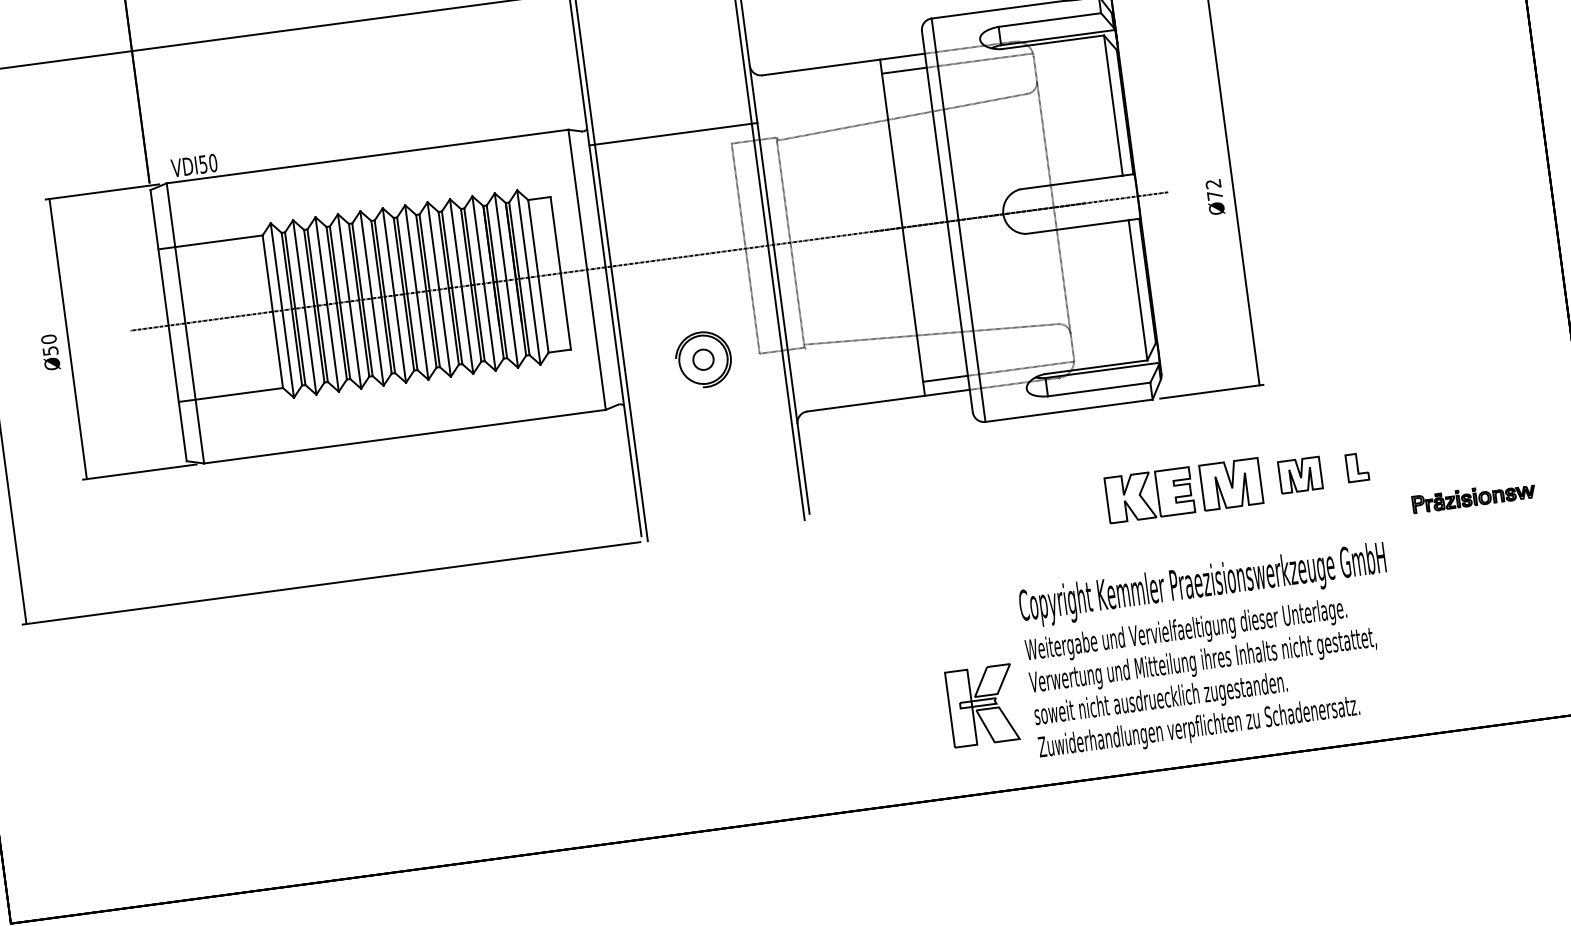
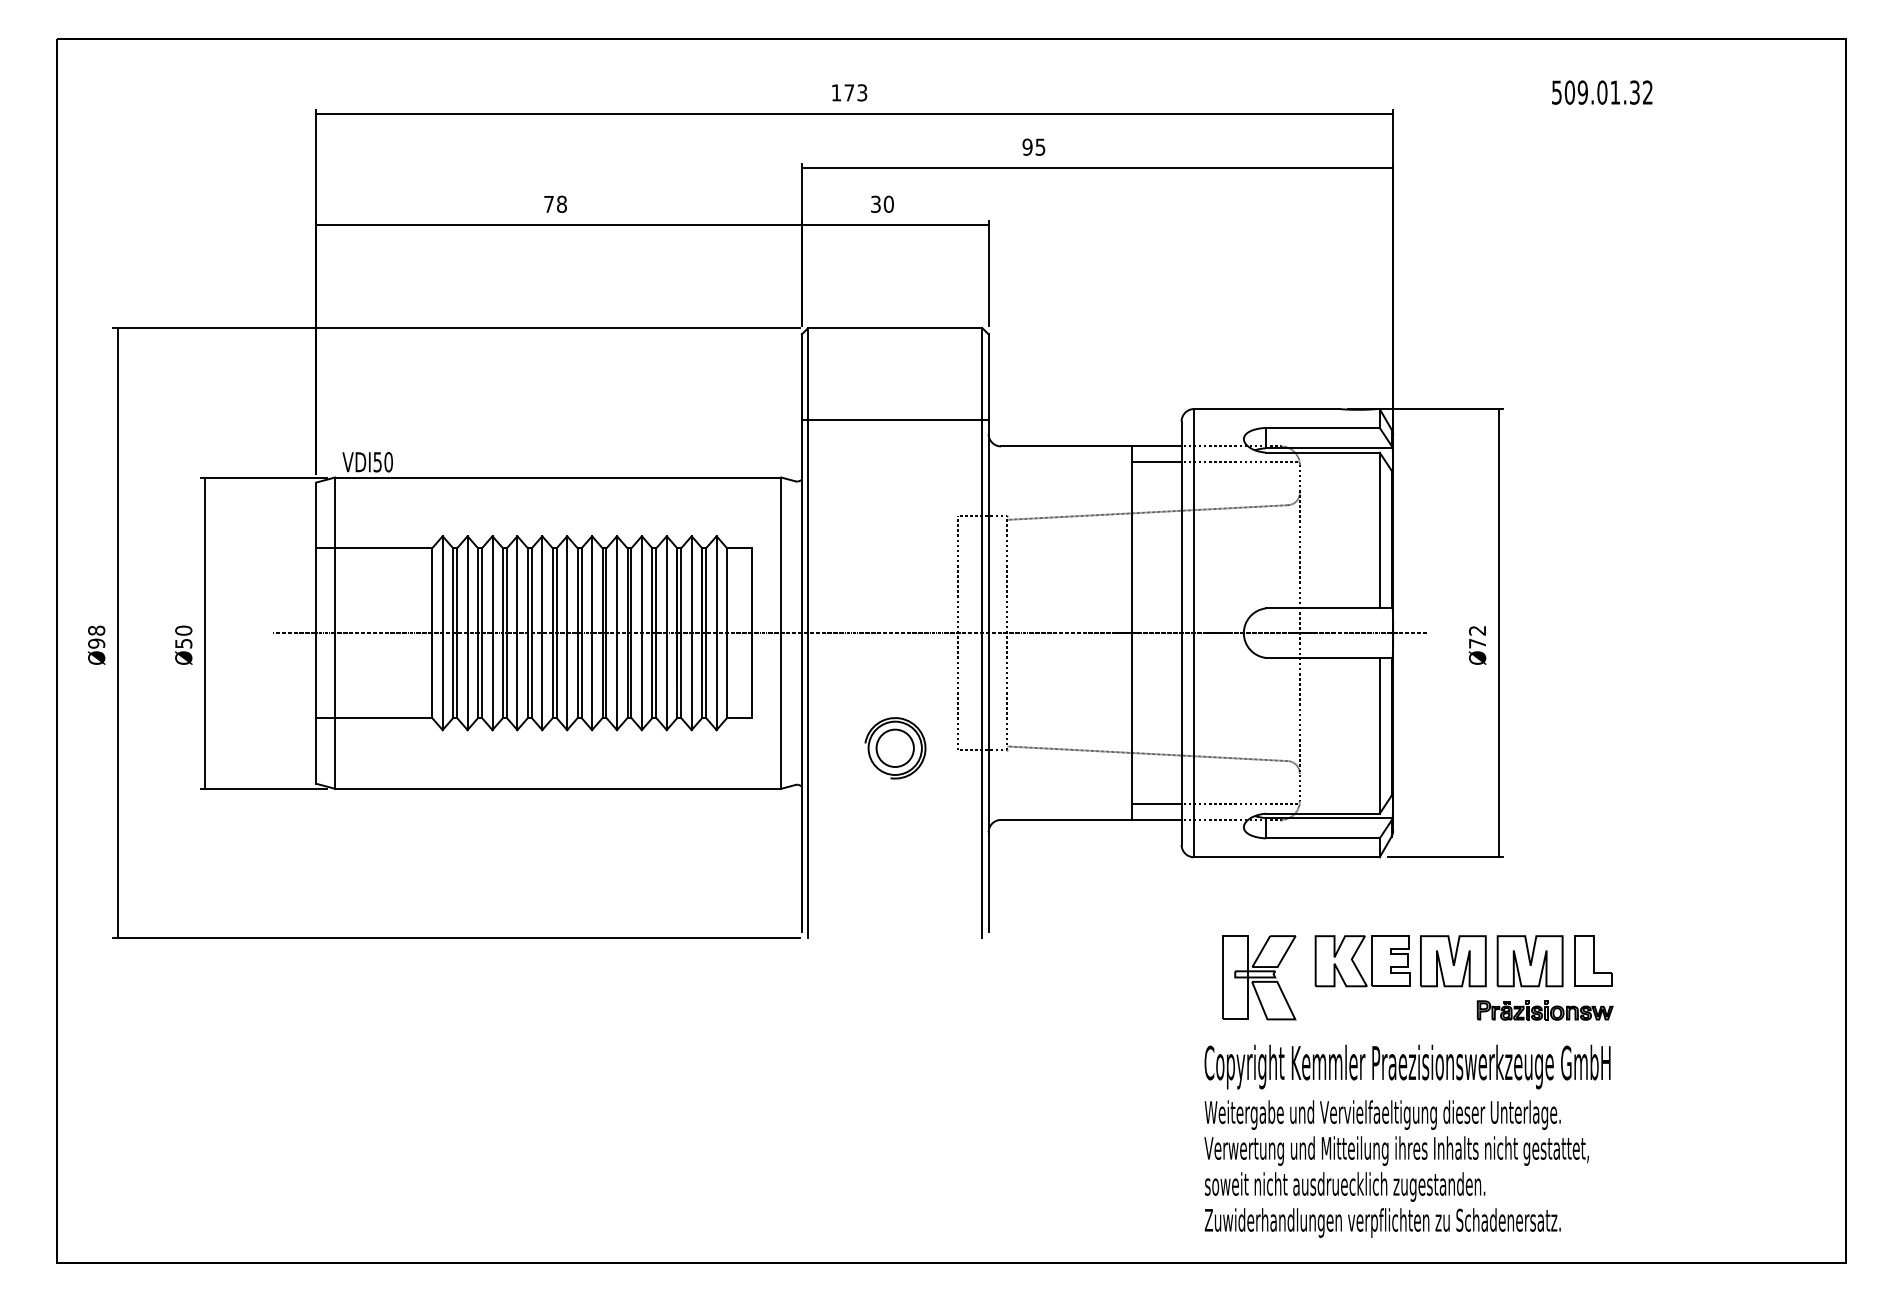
line: (672, 134) -> (894, 419), moved
circle: (702, 360) -> (894, 748), size x1.67
part: (1357, 466) -> (1593, 960), size x1.67
part: (1299, 475) -> (1529, 961), size x1.43
part: (1473, 497) -> (1544, 1010), moved
part: (982, 705) -> (1259, 977), moved

